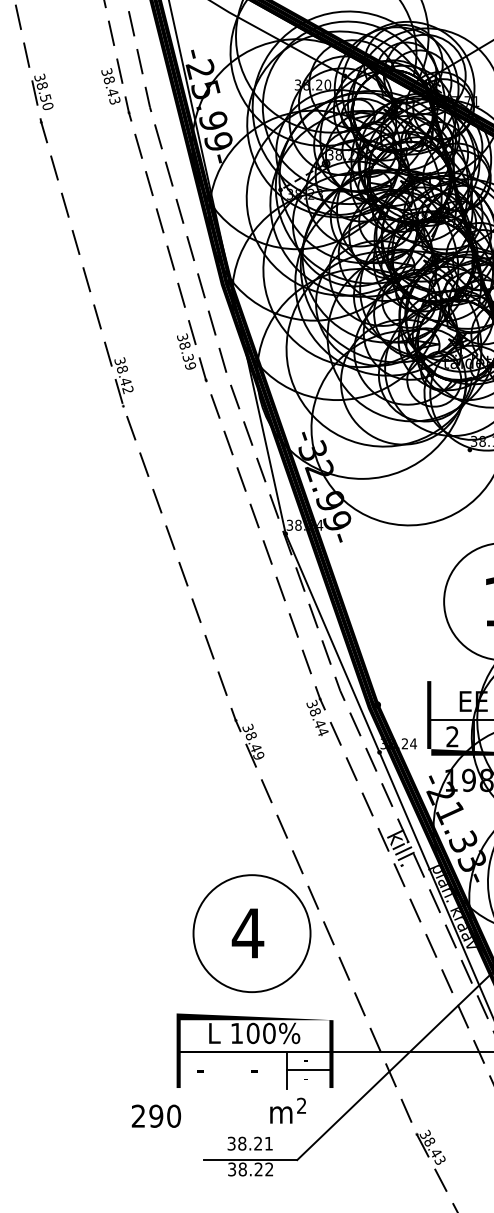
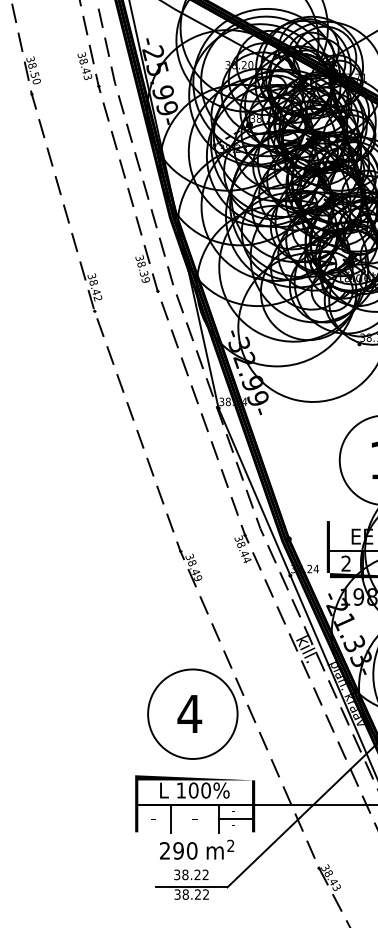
line: (222, 1069) -> (170, 818), added
text: (156, 1115) -> (178, 850), moved
text: (268, 1143) -> (205, 874), 38.21 -> 38.22

